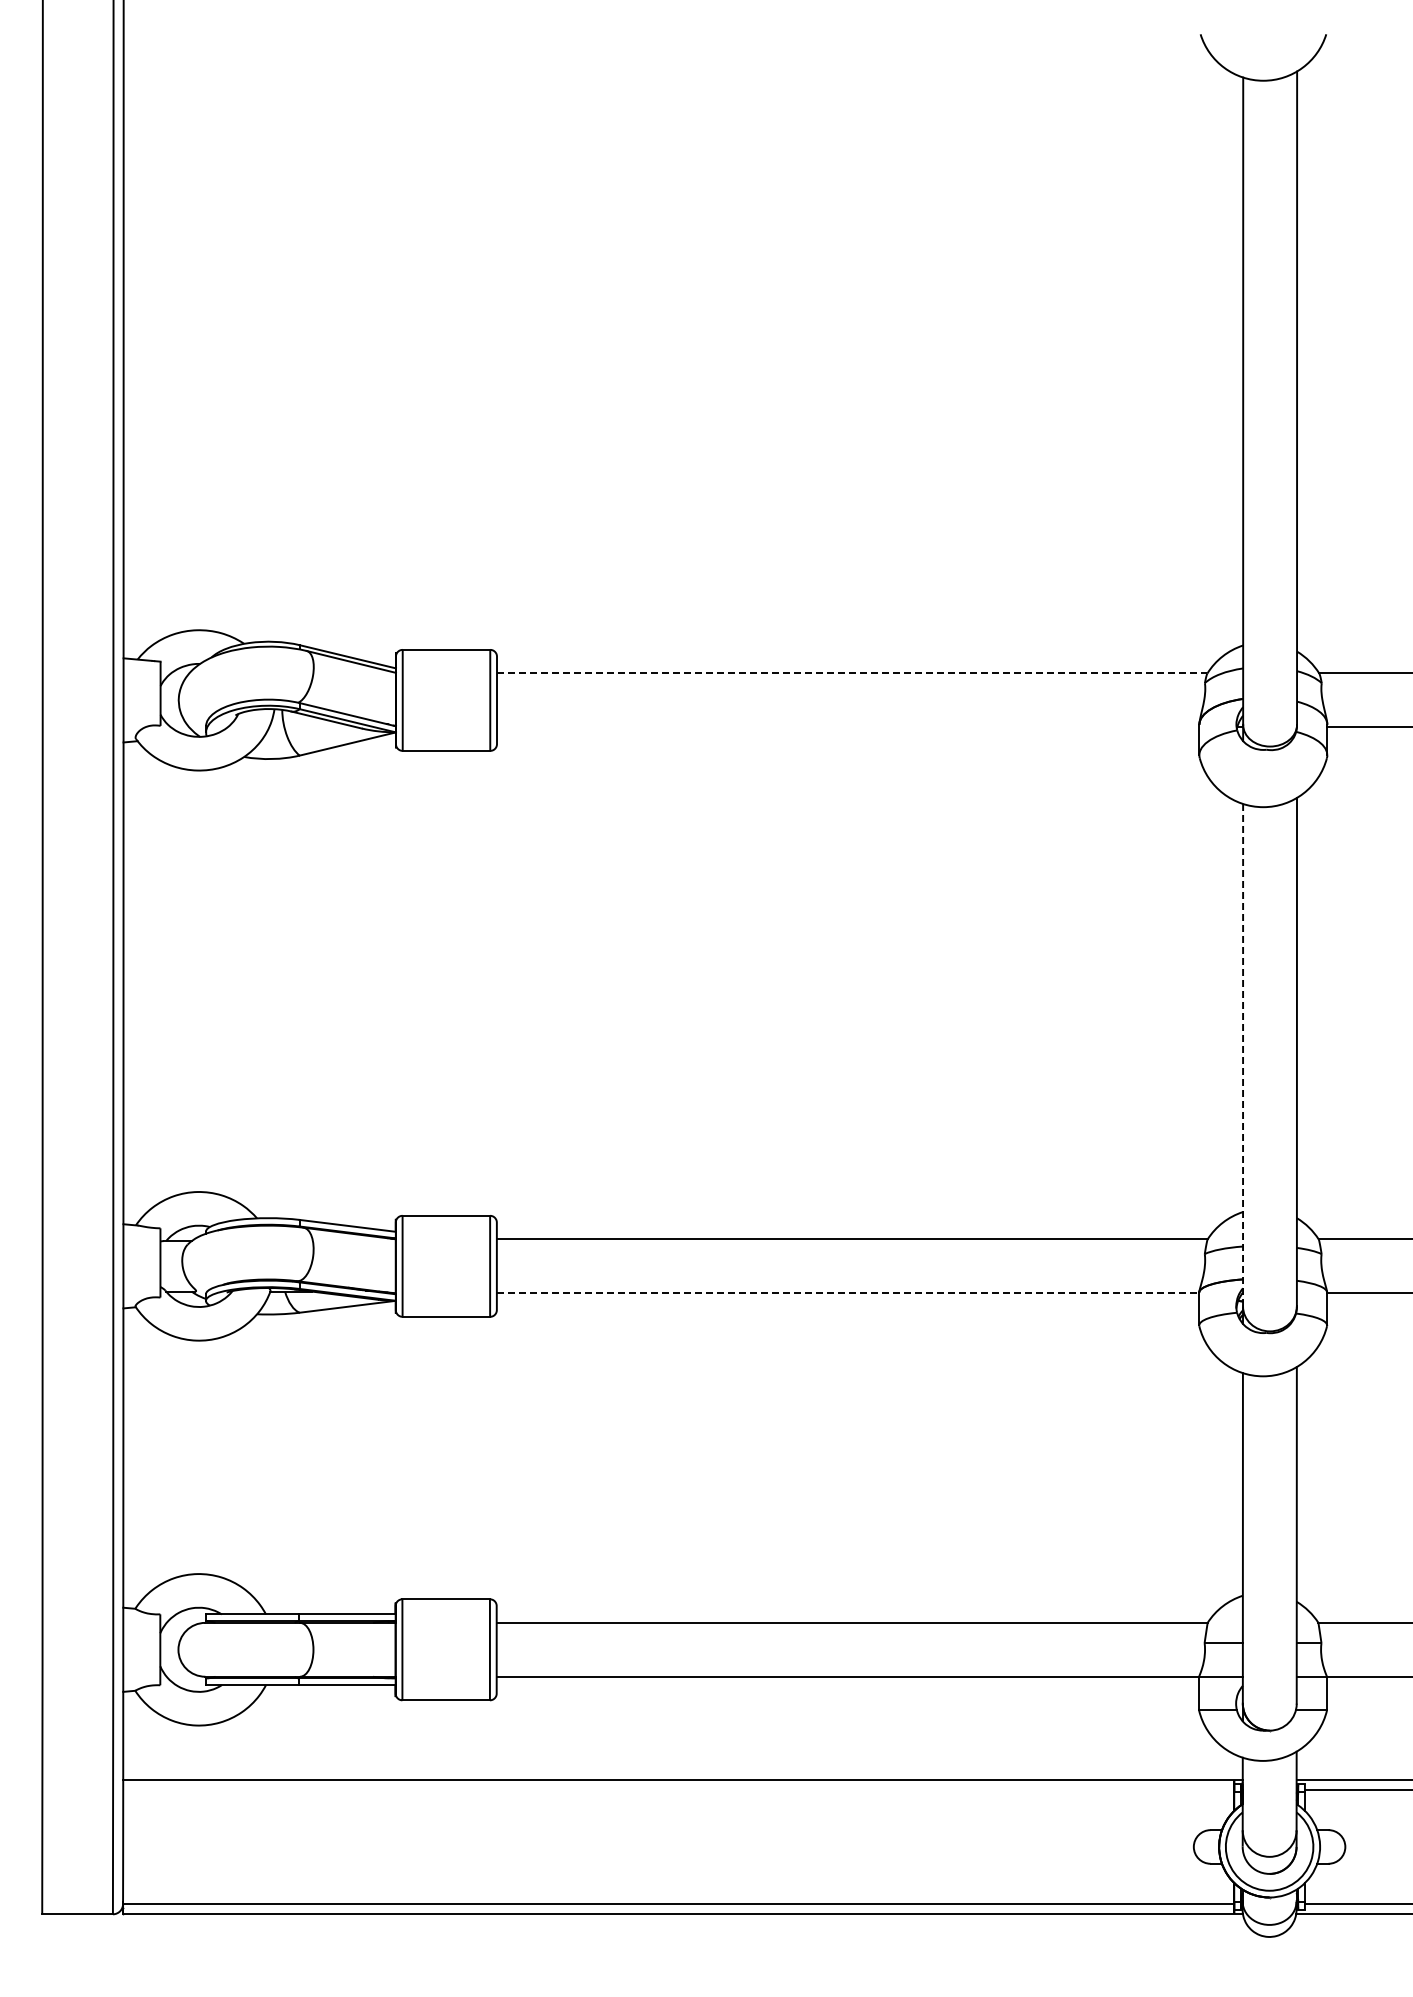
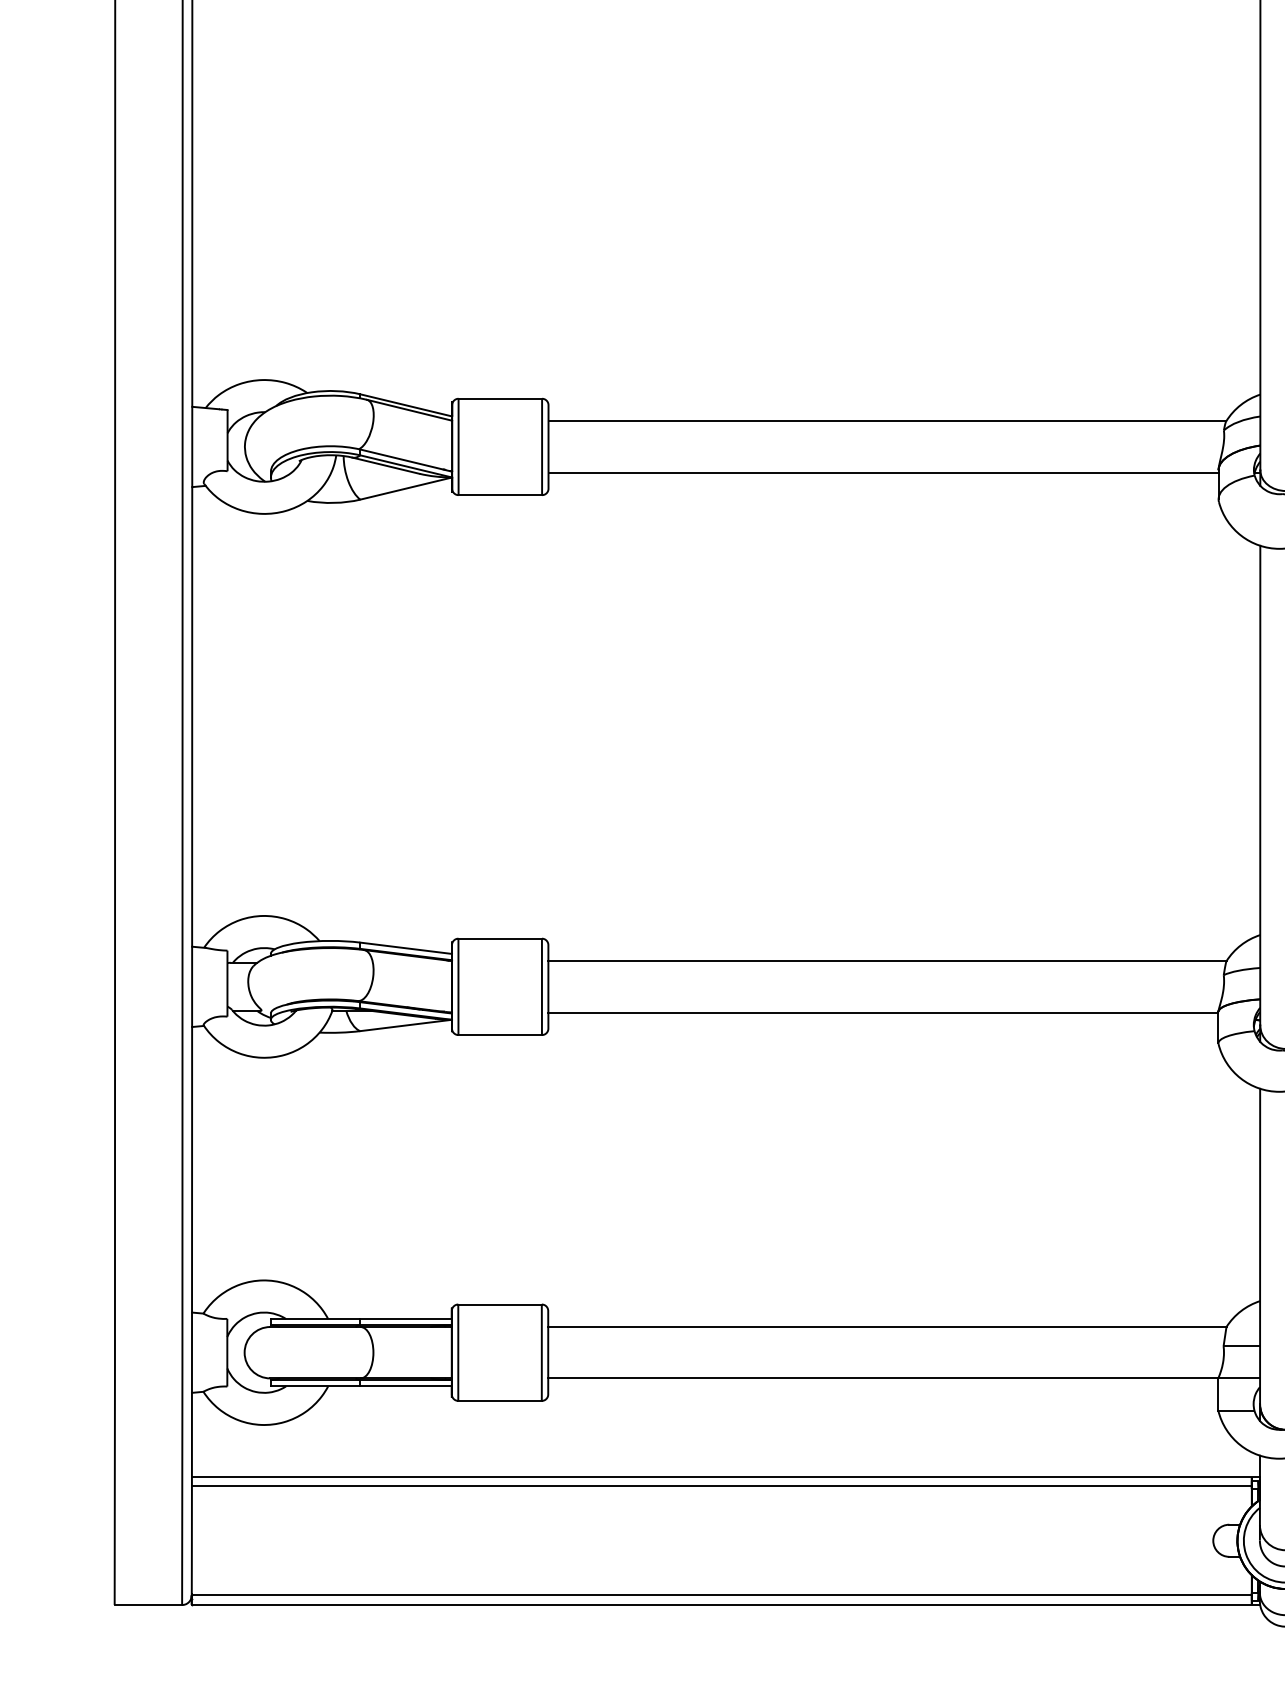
line: (852, 673) -> (887, 421), dashed -> solid
line: (848, 727) -> (883, 472), added
line: (1243, 1055) -> (1260, 785), dashed -> solid
line: (848, 1293) -> (883, 1012), dashed -> solid
line: (678, 1789) -> (721, 1485), added

